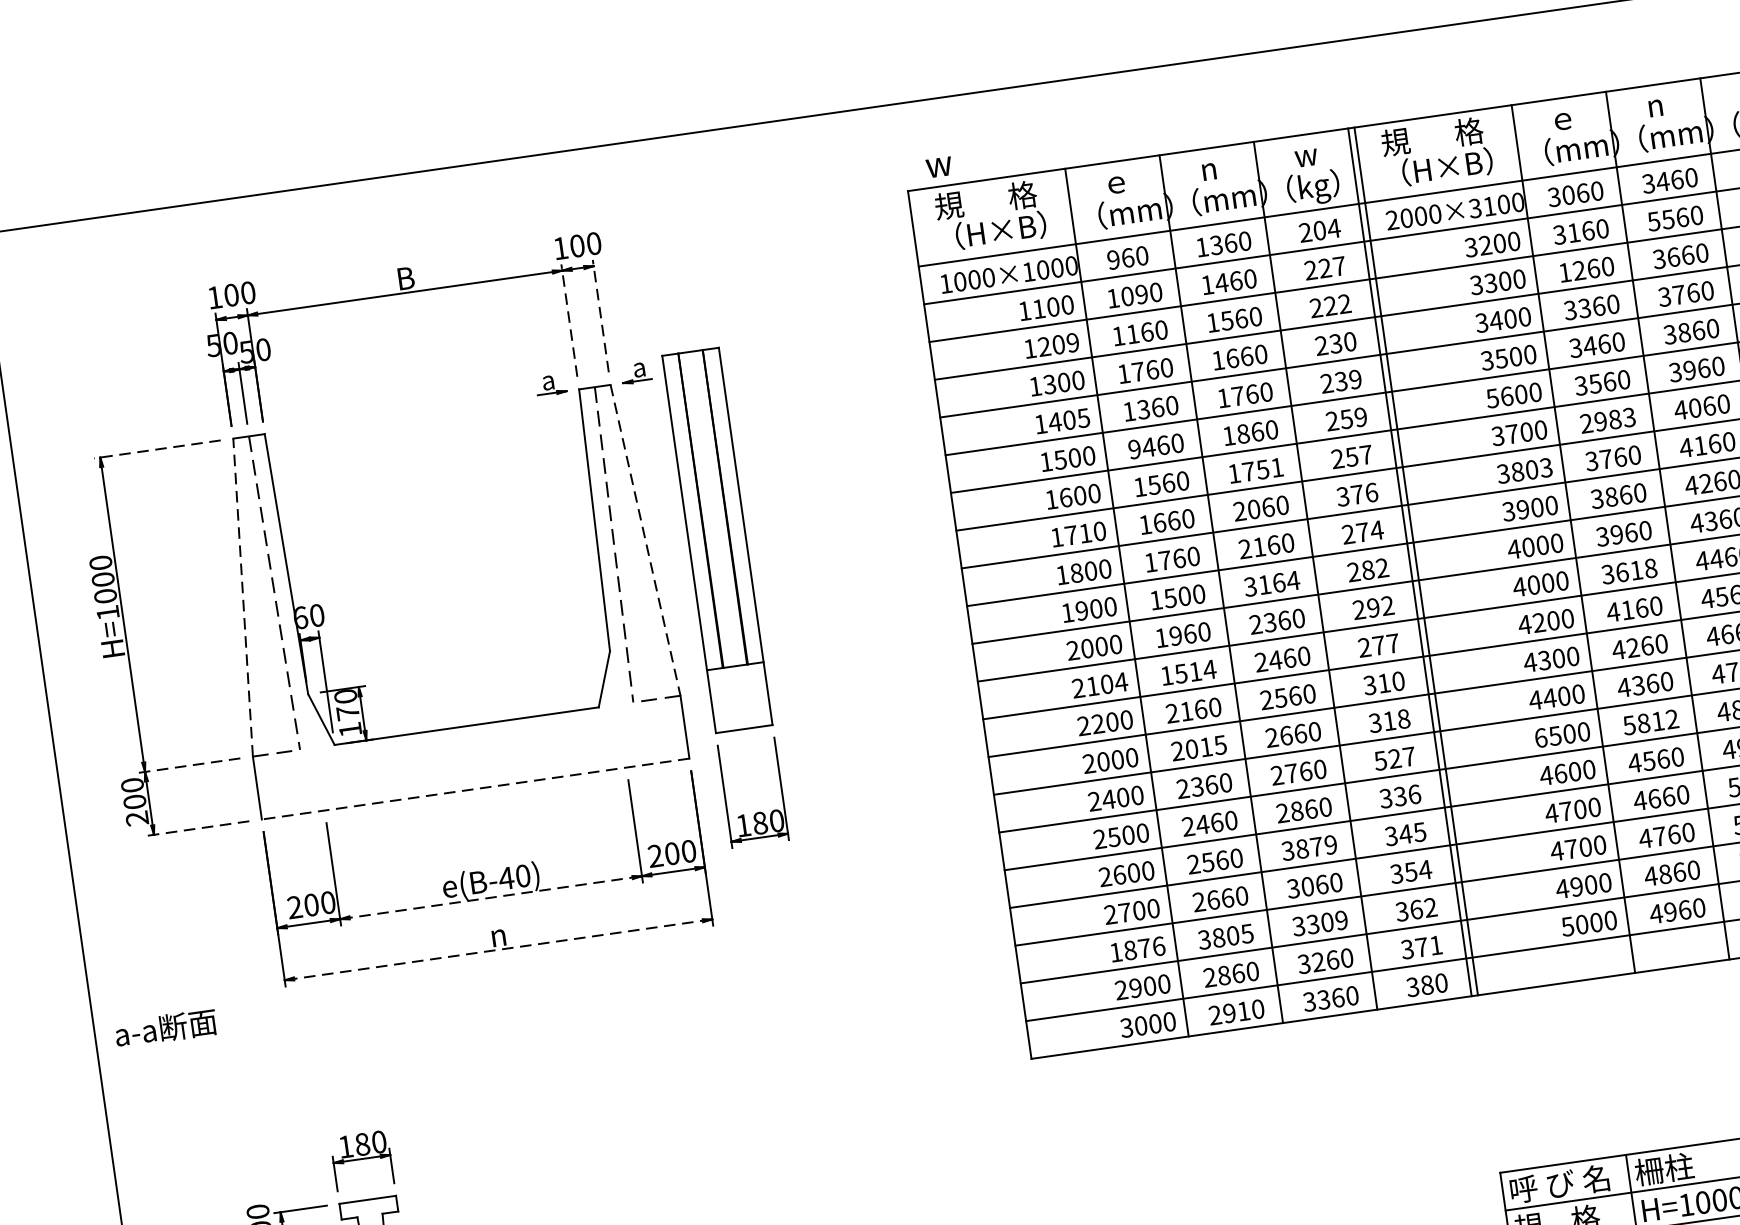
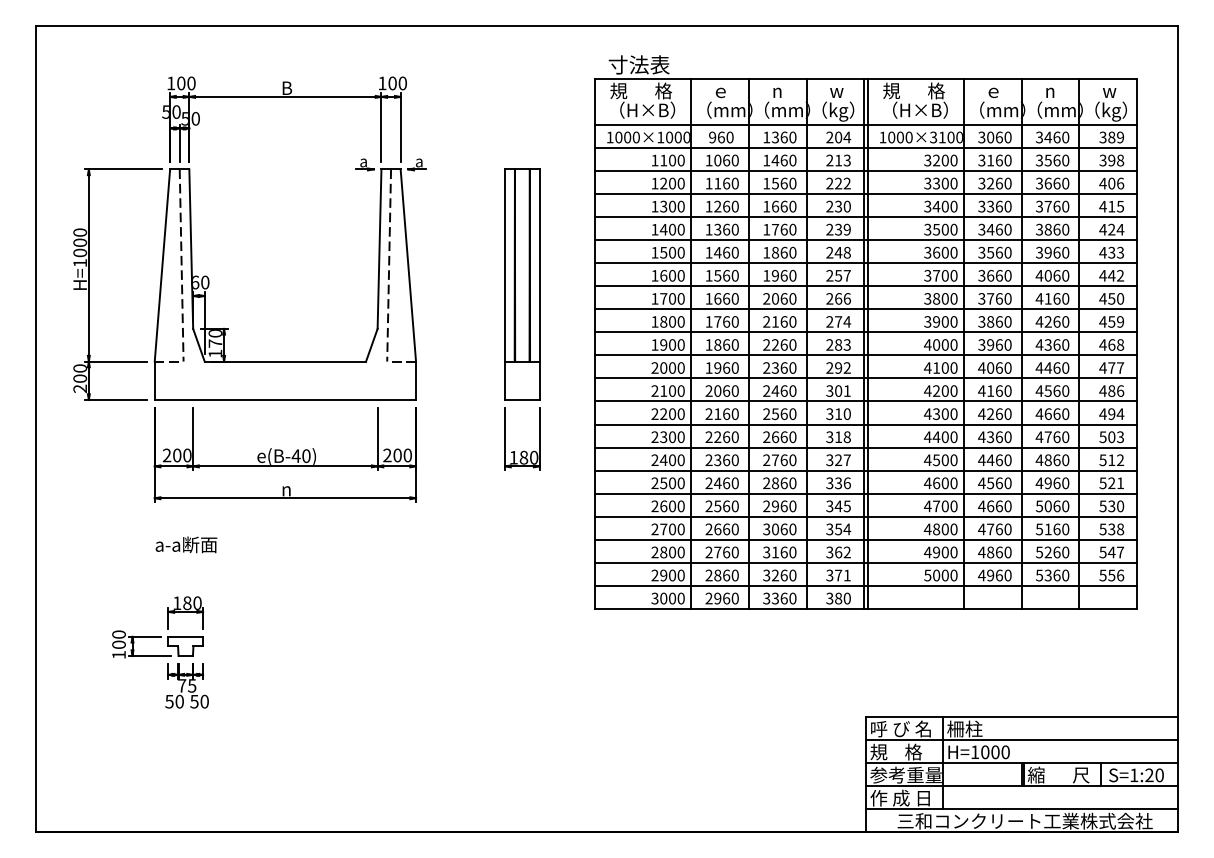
text: (975, 157) -> (638, 64), w -> 寸法表
text: (1653, 219) -> (1039, 159), 5560 -> 3560
text: (1391, 220) -> (882, 137), 2000×3100 -> 1000×3100
text: (1331, 267) -> (842, 160), 227 -> 213
text: (1564, 272) -> (981, 183), 1260 -> 3260
text: (1141, 294) -> (726, 160), 1090 -> 1060
line: (600, 314) -> (400, 126), dashed -> solid
line: (569, 319) -> (381, 126), dashed -> solid
text: (1071, 342) -> (680, 183), 1209 -> 1200
text: (1137, 371) -> (717, 206), 1760 -> 1260
text: (1492, 398) -> (927, 252), 5600 -> 3600
text: (1353, 417) -> (842, 252), 259 -> 248
text: (1082, 418) -> (680, 229), 1405 -> 1400
text: (1607, 420) -> (994, 275), 2983 -> 3660
line: (157, 449) -> (123, 169), dashed -> solid
text: (1133, 449) -> (708, 252), 9460 -> 1460
text: (1545, 467) -> (953, 298), 3803 -> 3800
text: (1261, 469) -> (783, 275), 1751 -> 1960
text: (1350, 495) -> (834, 298), 376 -> 266
text: (1085, 532) -> (672, 298), 1710 -> 1700
line: (646, 541) -> (408, 266), dashed -> solid
text: (1381, 569) -> (846, 345), 282 -> 283
text: (1628, 570) -> (994, 367), 3618 -> 4060
text: (1271, 583) -> (779, 344), 3164 -> 2260
text: (1533, 584) -> (936, 367), 4000 -> 4100
text: (1178, 596) -> (722, 344), 1500 -> 1860
line: (243, 597) -> (162, 265), dashed -> solid
part: (725, 597) -> (522, 319), moved
text: (1378, 644) -> (838, 390), 277 -> 301
text: (1188, 671) -> (722, 390), 1514 -> 2060
text: (1121, 681) -> (681, 390), 2104 -> 2100
text: (1650, 722) -> (994, 460), 5812 -> 4460
text: (1540, 738) -> (927, 460), 6500 -> 4500
text: (1206, 747) -> (726, 437), 2015 -> 2260
text: (1379, 759) -> (829, 459), 527 -> 327
text: (1102, 760) -> (663, 436), 2000 -> 2300
line: (188, 765) -> (115, 361), dashed -> solid
line: (475, 788) -> (285, 399), dashed -> solid
line: (197, 827) -> (115, 399), dashed -> solid
text: (1309, 848) -> (779, 506), 3879 -> 2960
text: (1571, 849) -> (936, 529), 4700 -> 4800
line: (489, 898) -> (284, 466), dashed -> solid
text: (1326, 922) -> (783, 552), 3309 -> 3160
text: (1224, 937) -> (721, 552), 3805 -> 2760
text: (1136, 949) -> (667, 552), 1876 -> 2800
line: (498, 950) -> (285, 498), dashed -> solid
text: (1243, 1011) -> (726, 598), 2910 -> 2960
text: (165, 1027) -> (186, 544), moved

